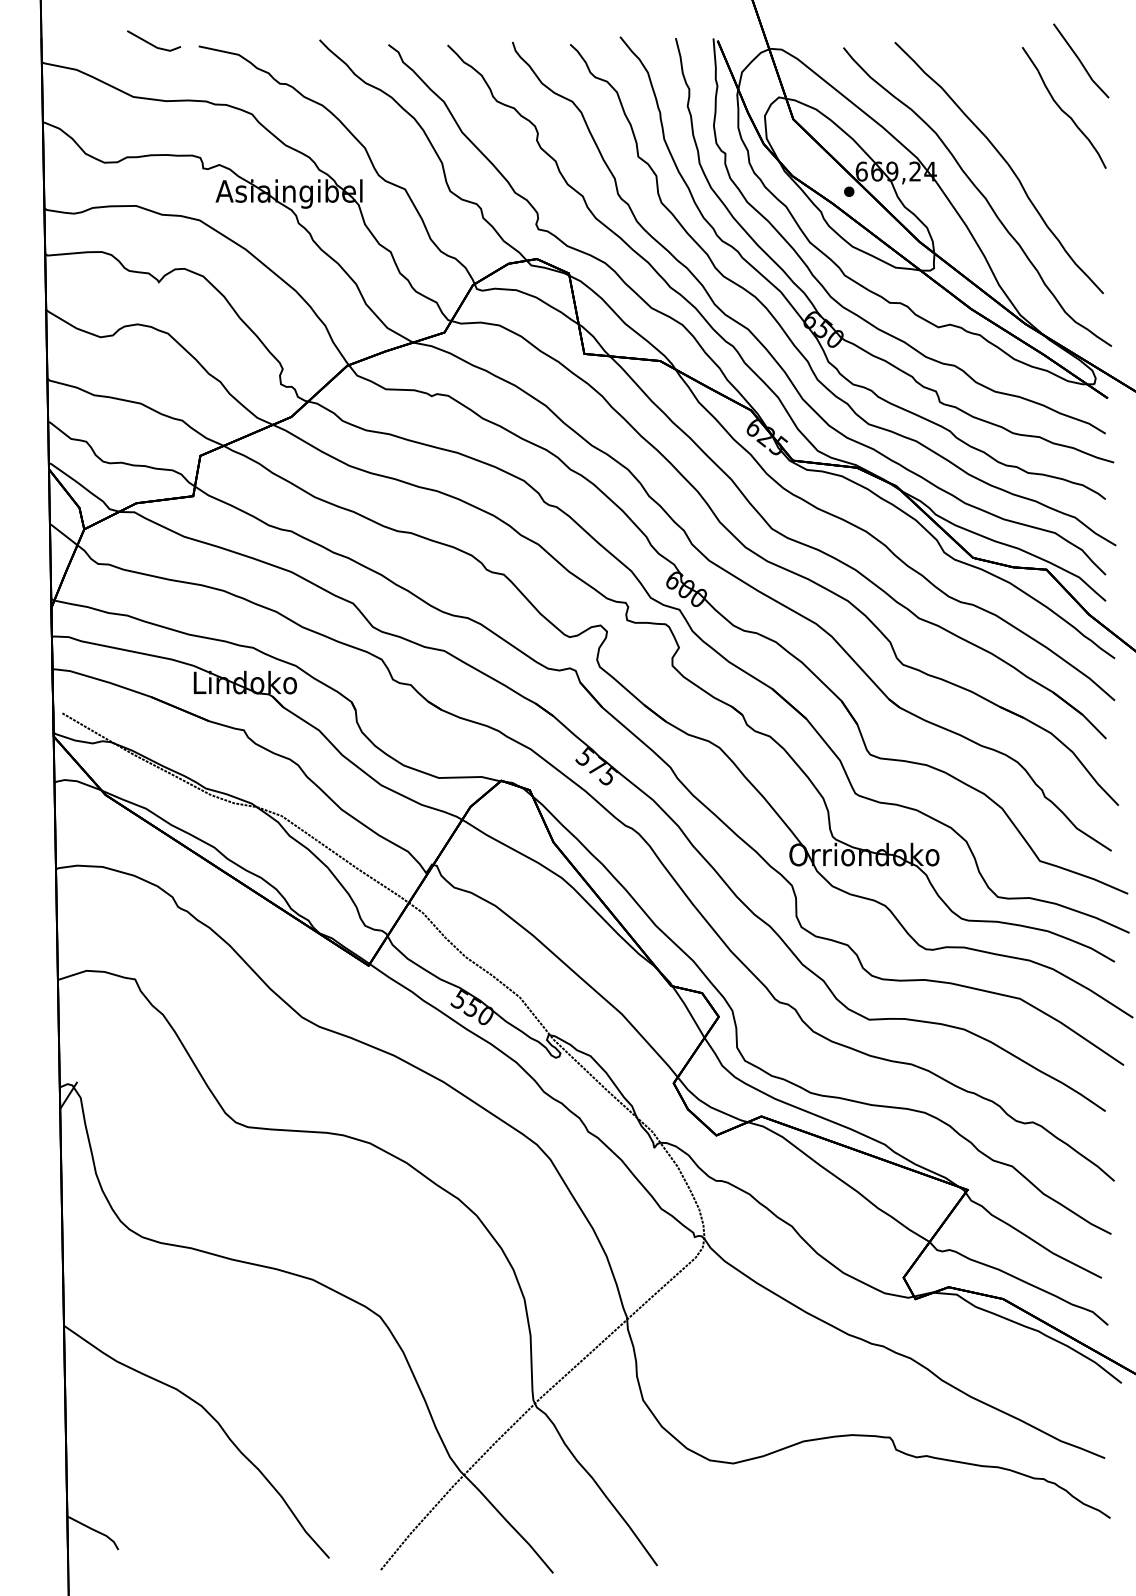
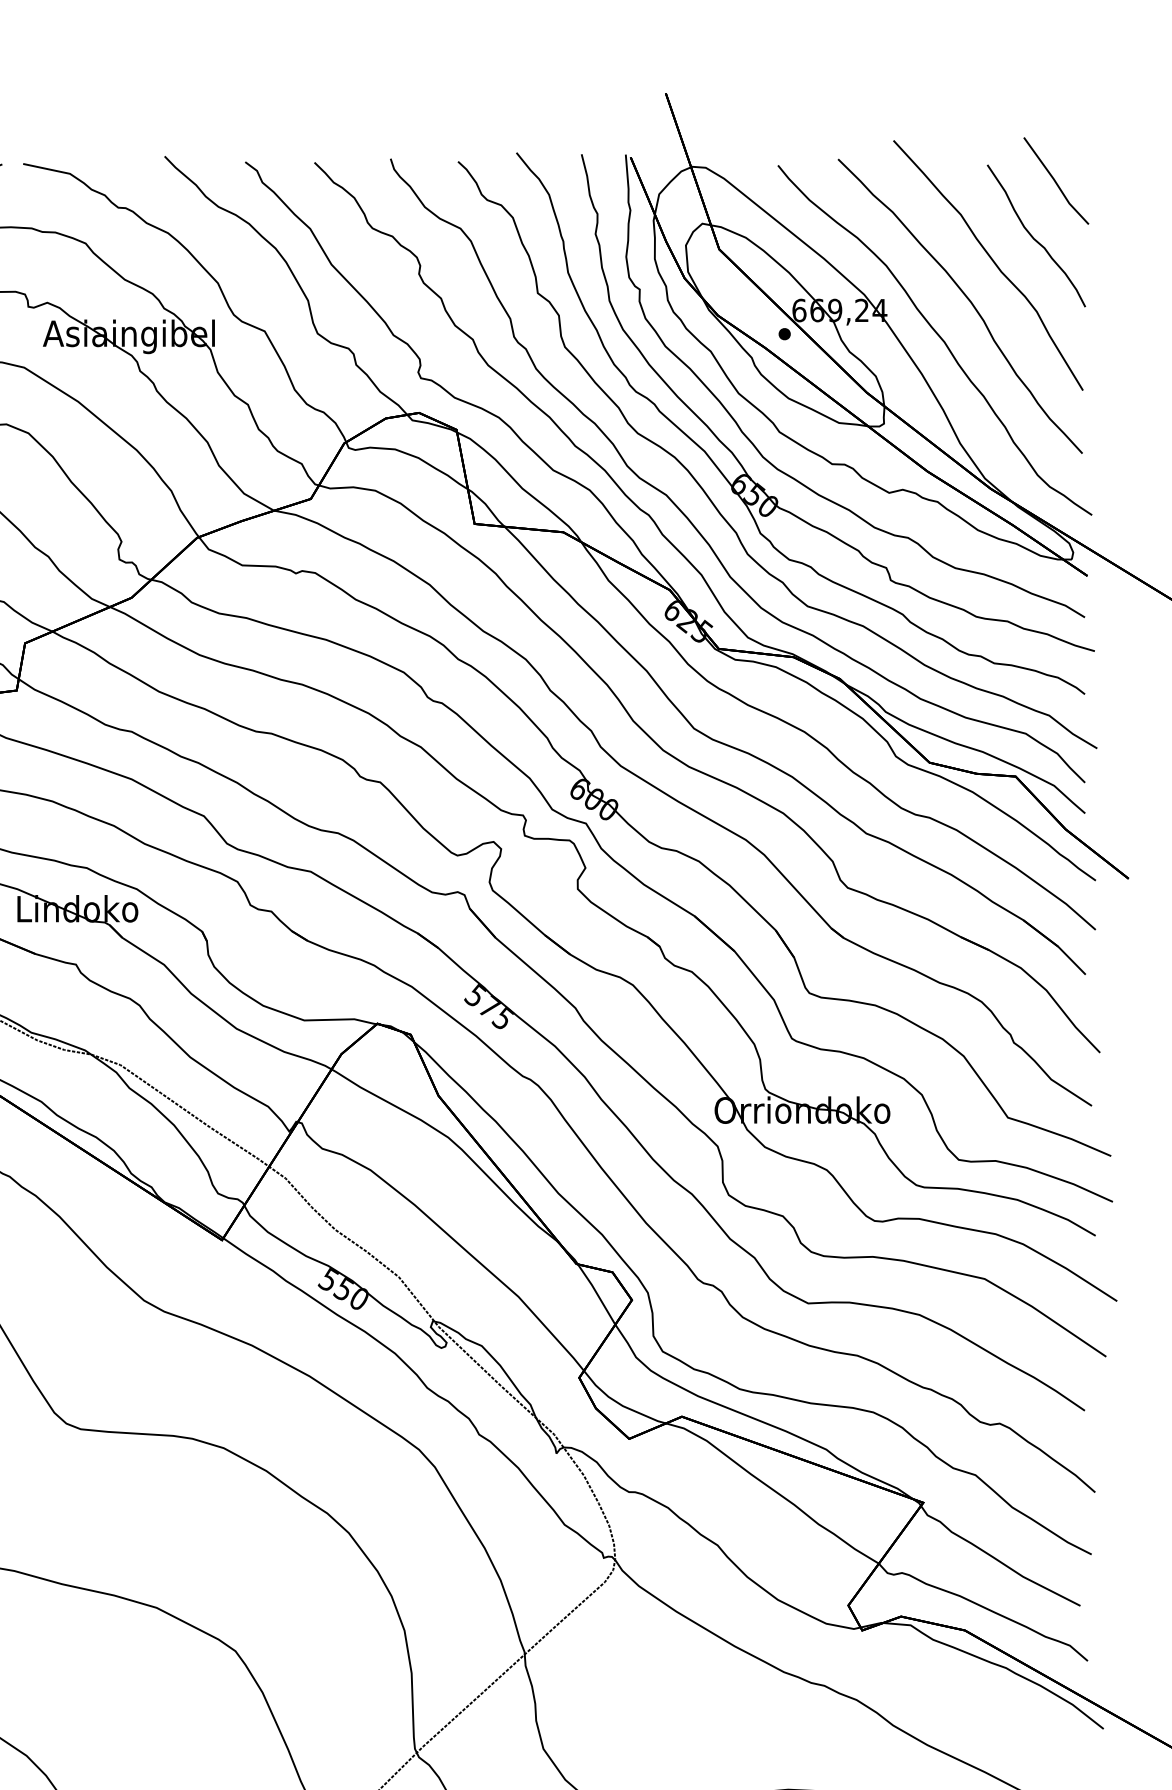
curve: (1027, 131) -> (993, 263), added

